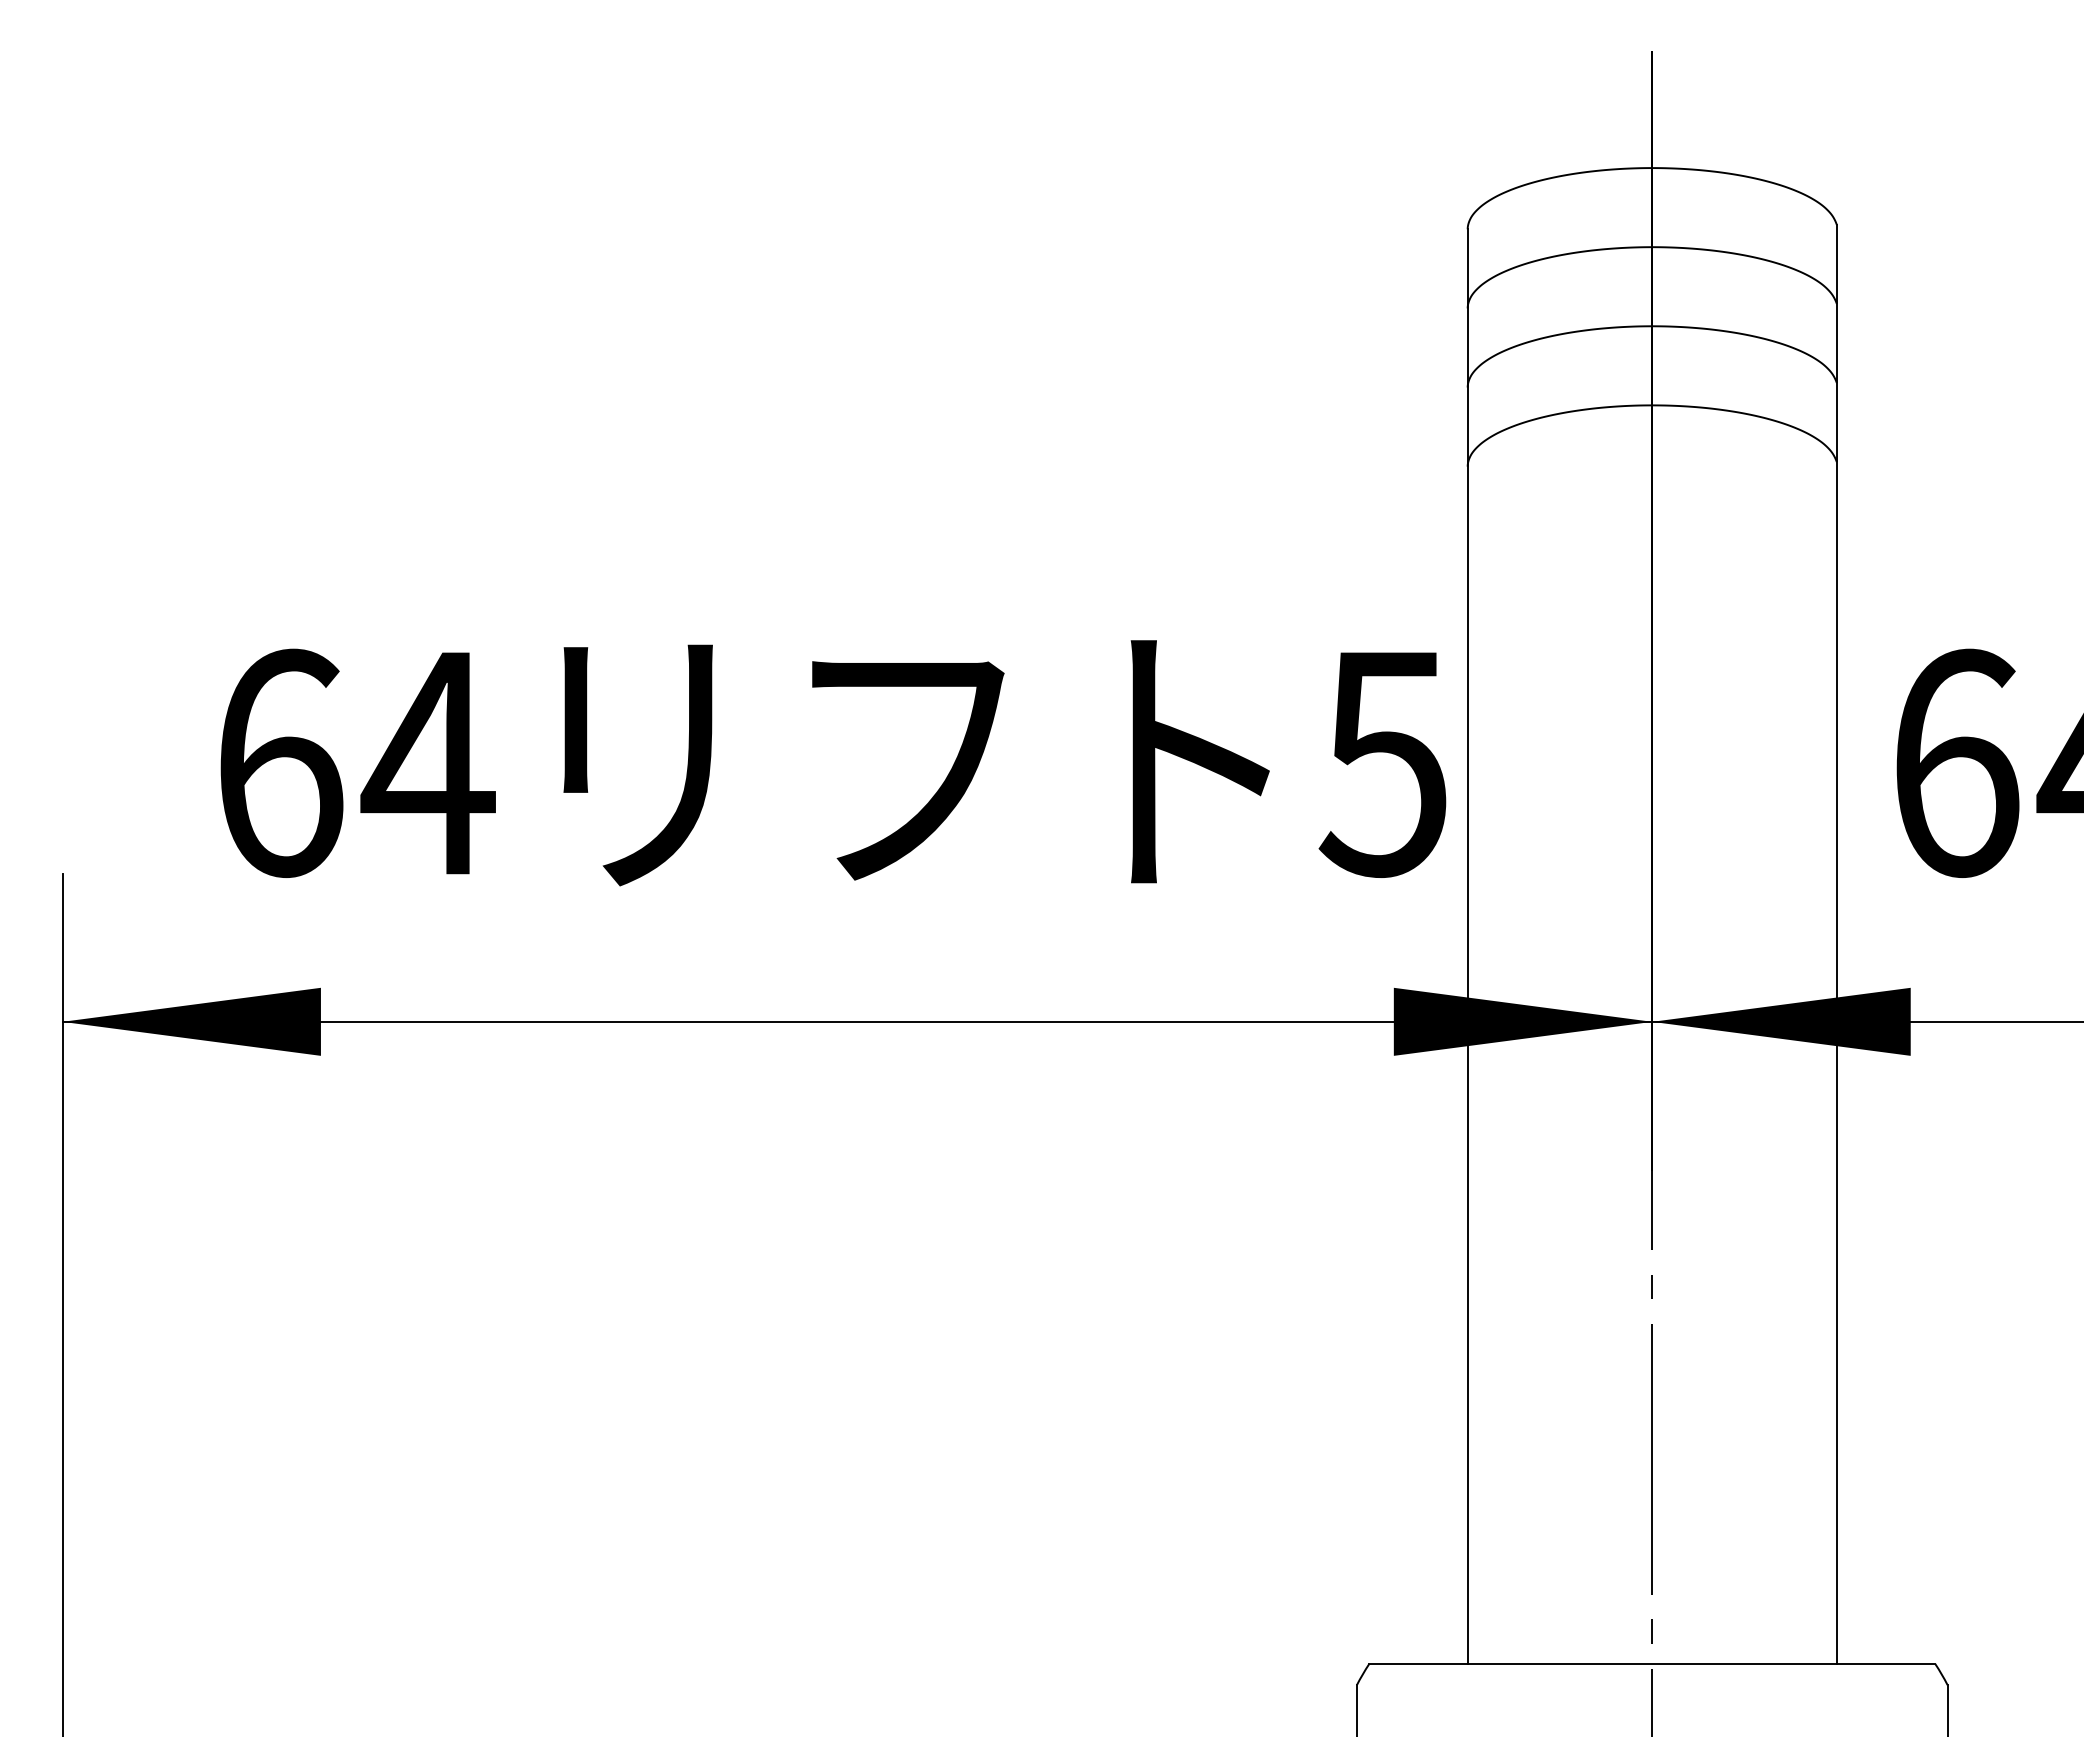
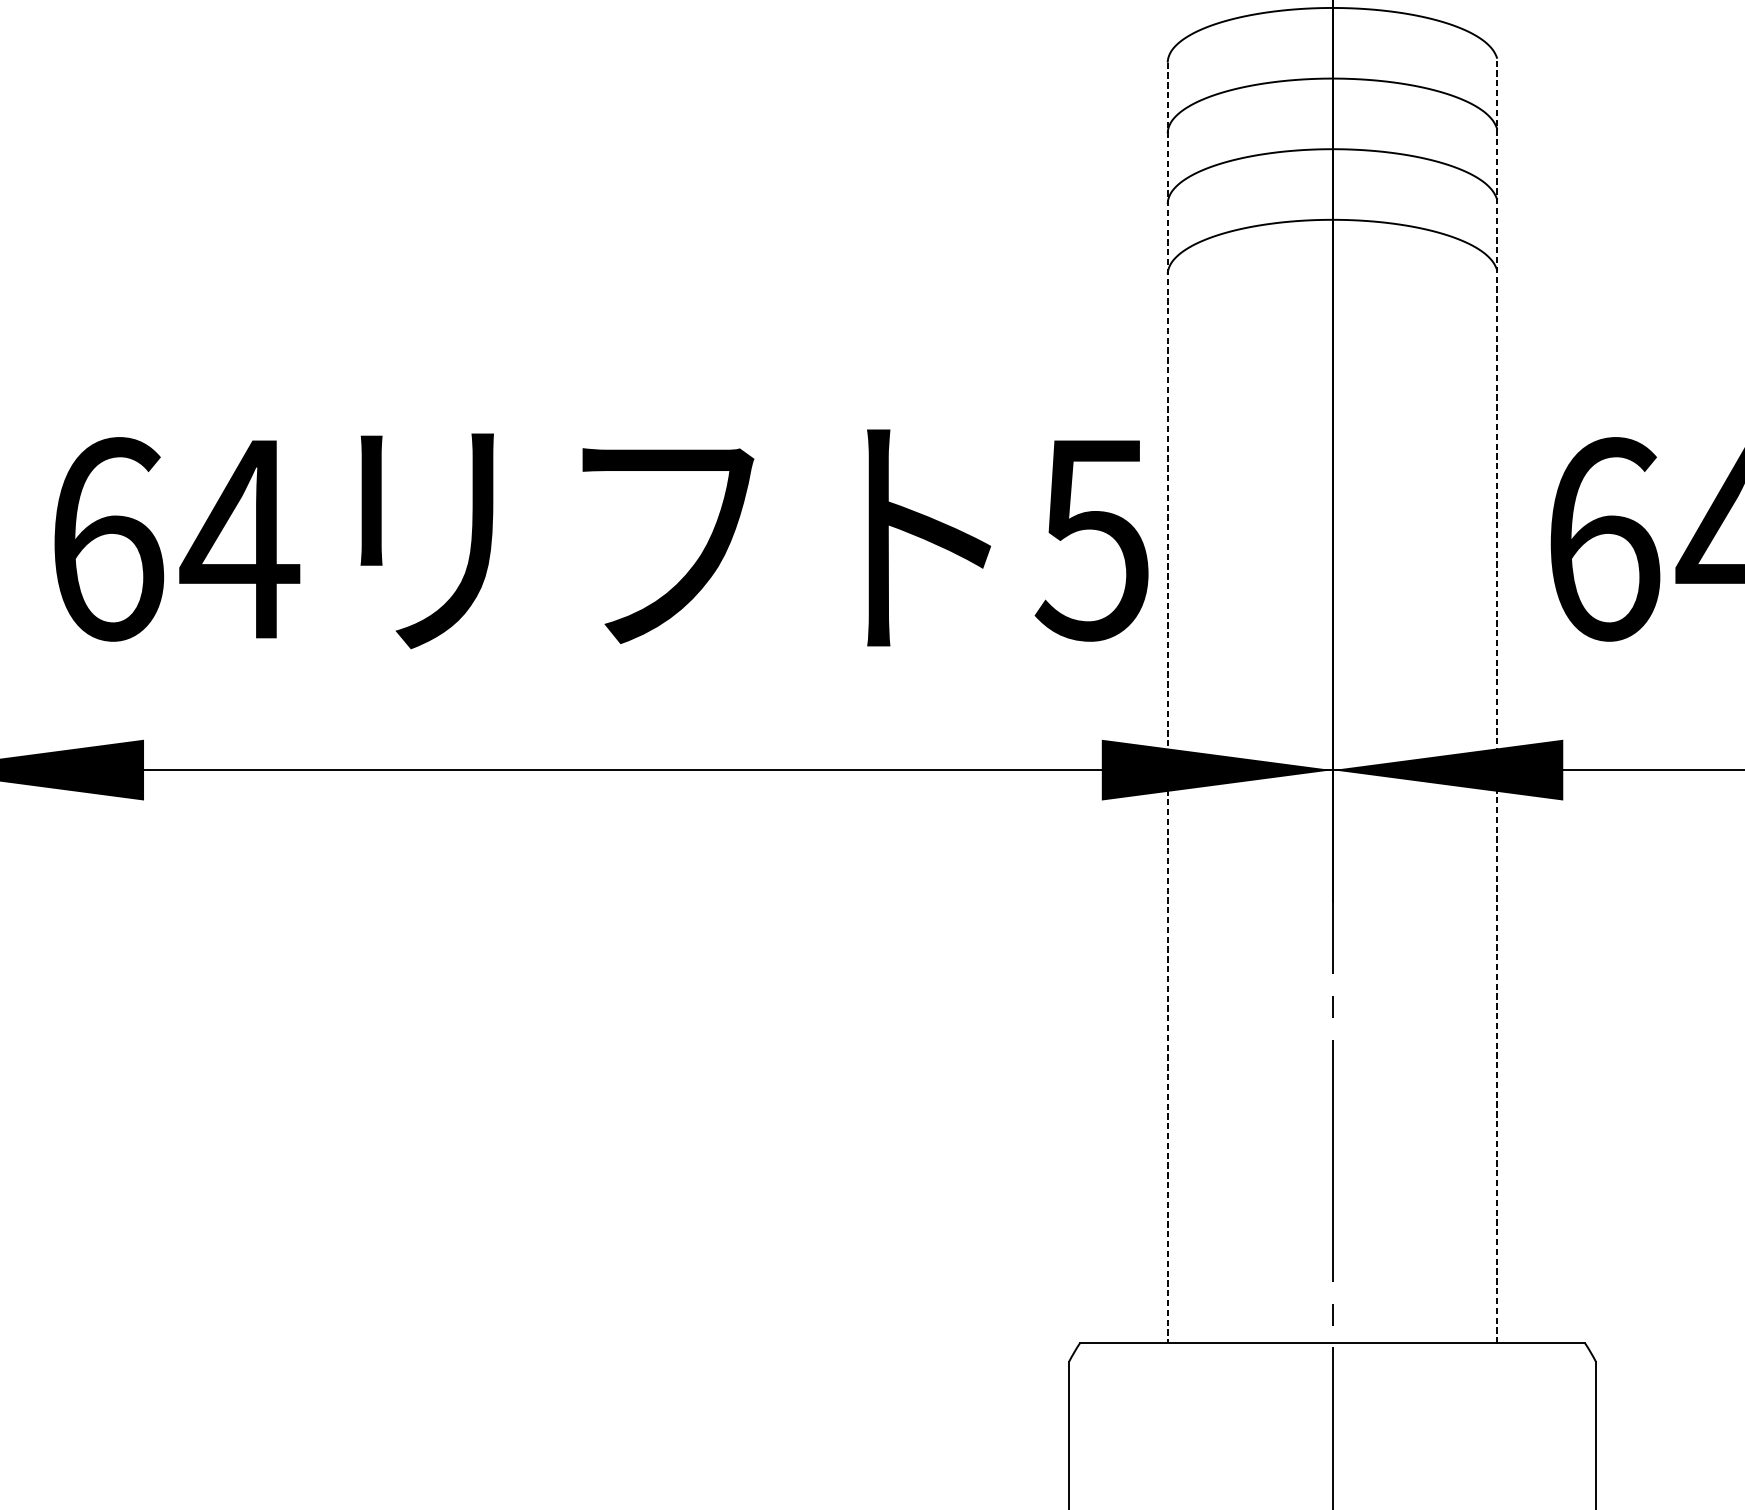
line: (1836, 944) -> (1496, 701), solid -> dashed
line: (1467, 947) -> (1167, 703), solid -> dashed

